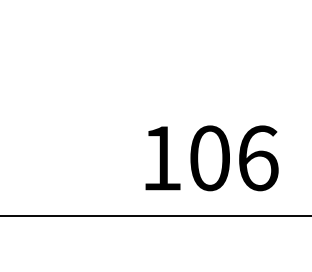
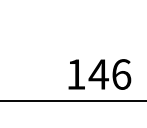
text: (209, 158) -> (98, 74), 106 -> 146

